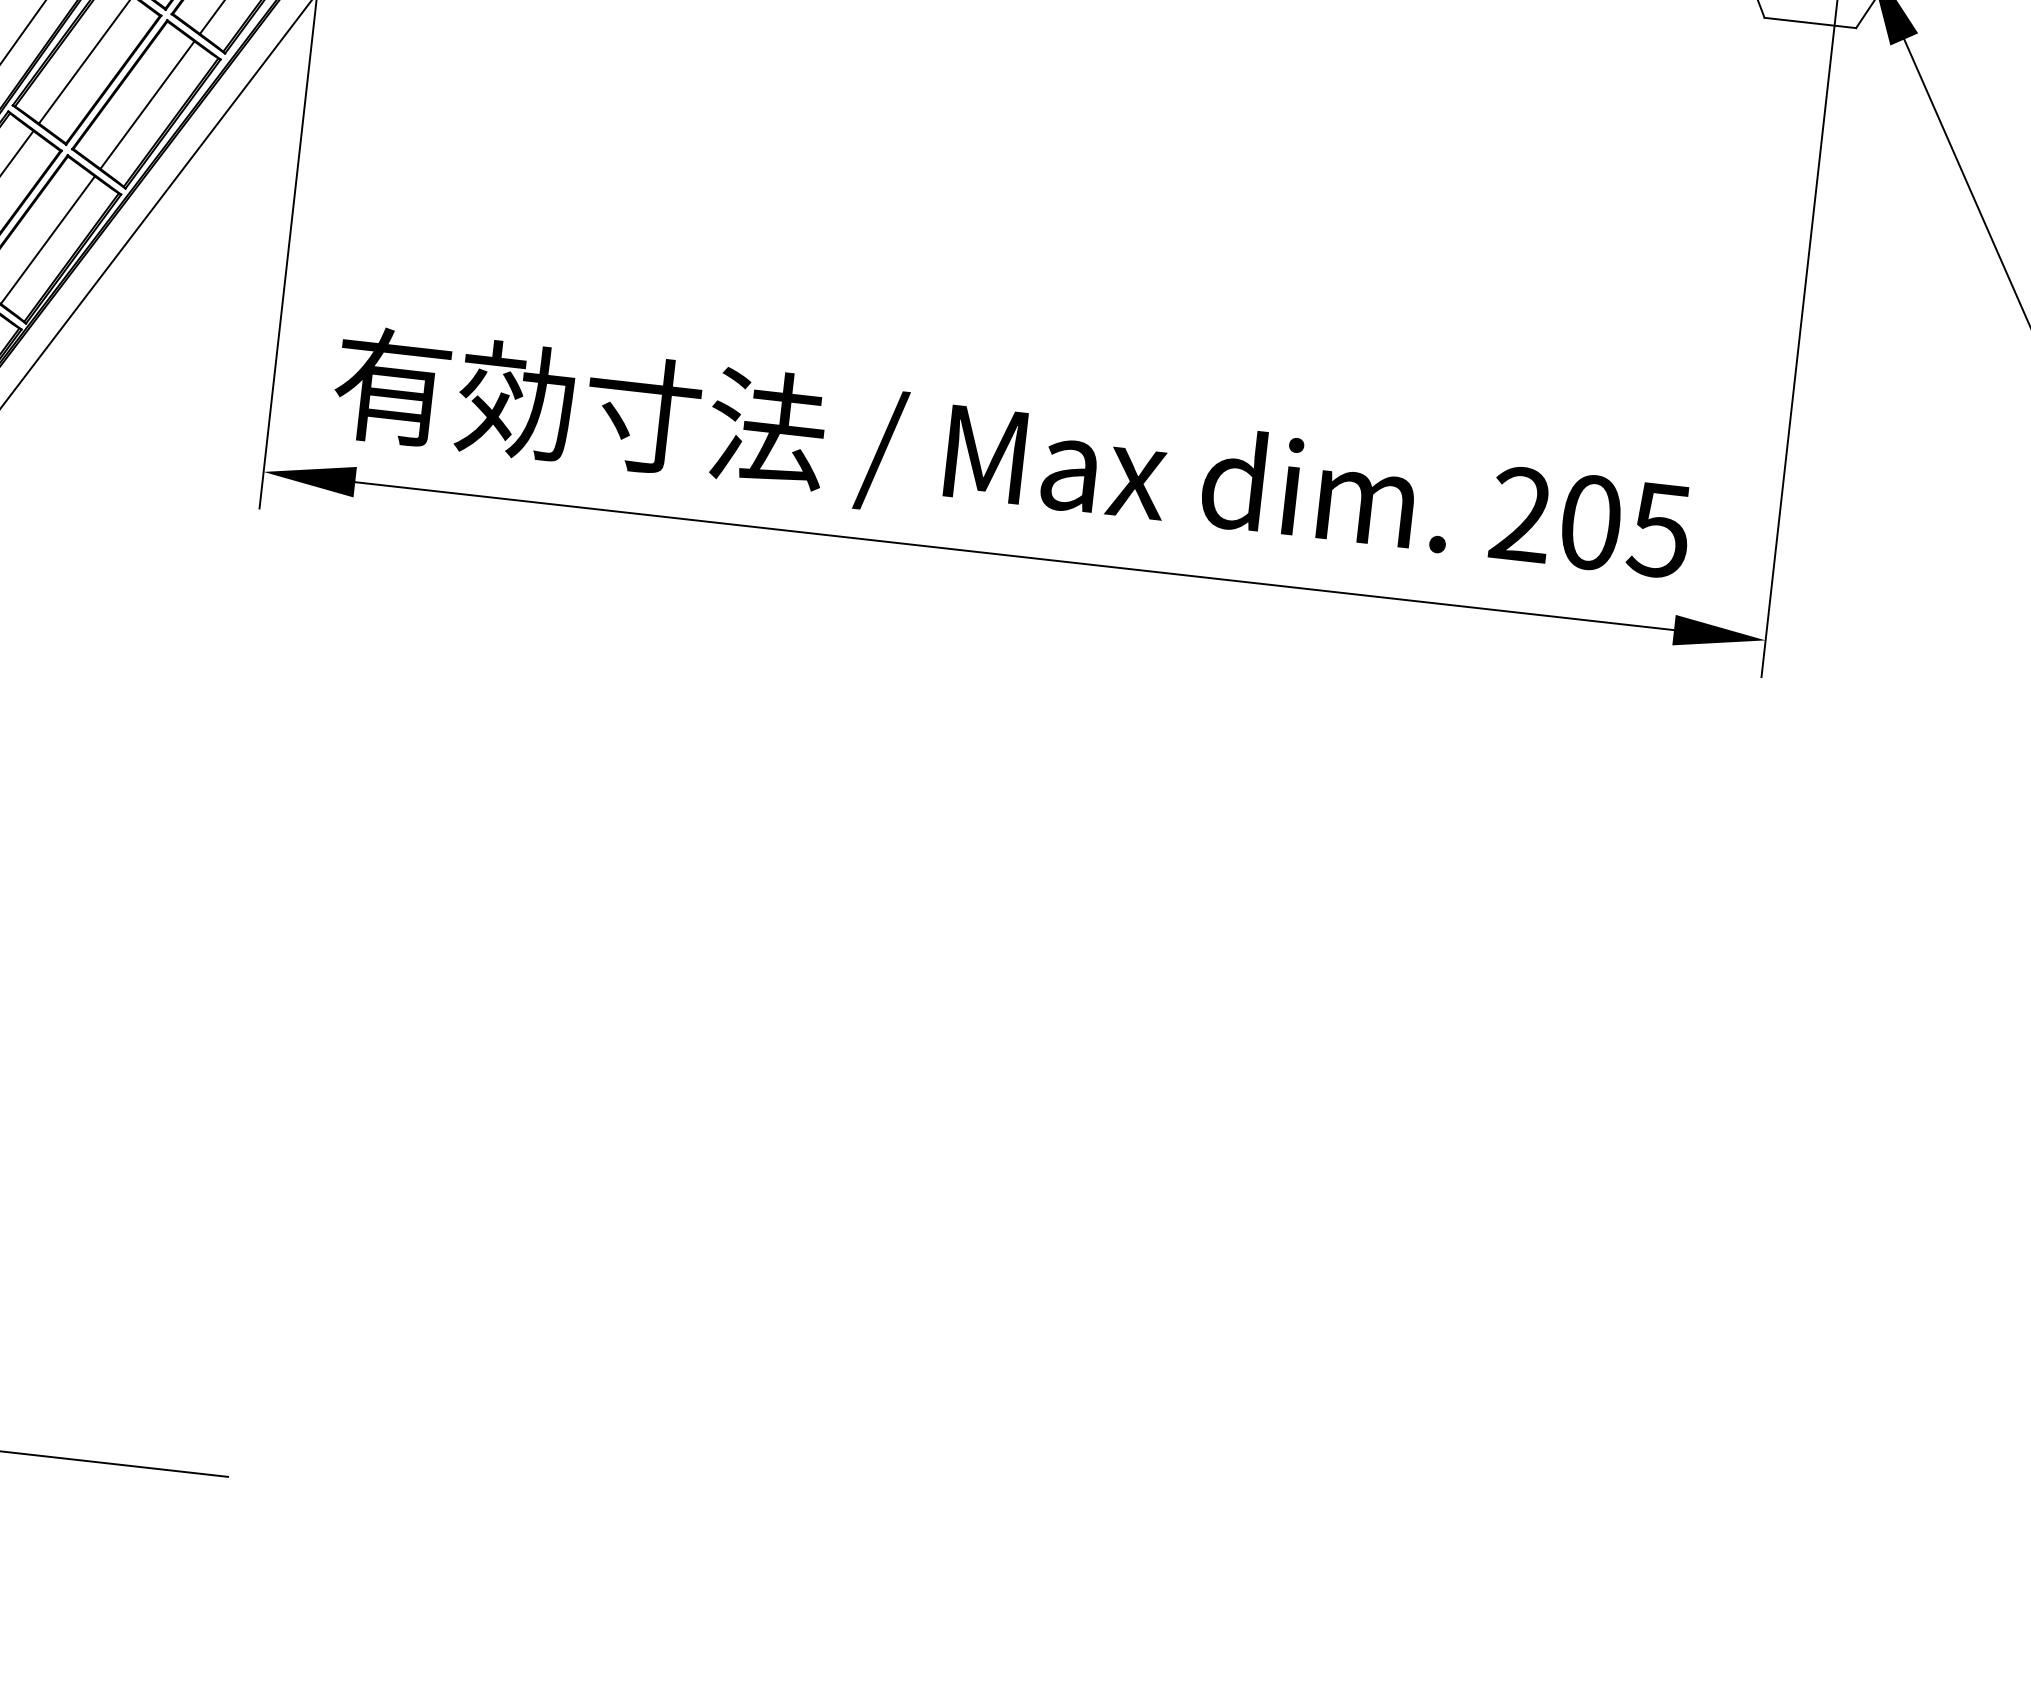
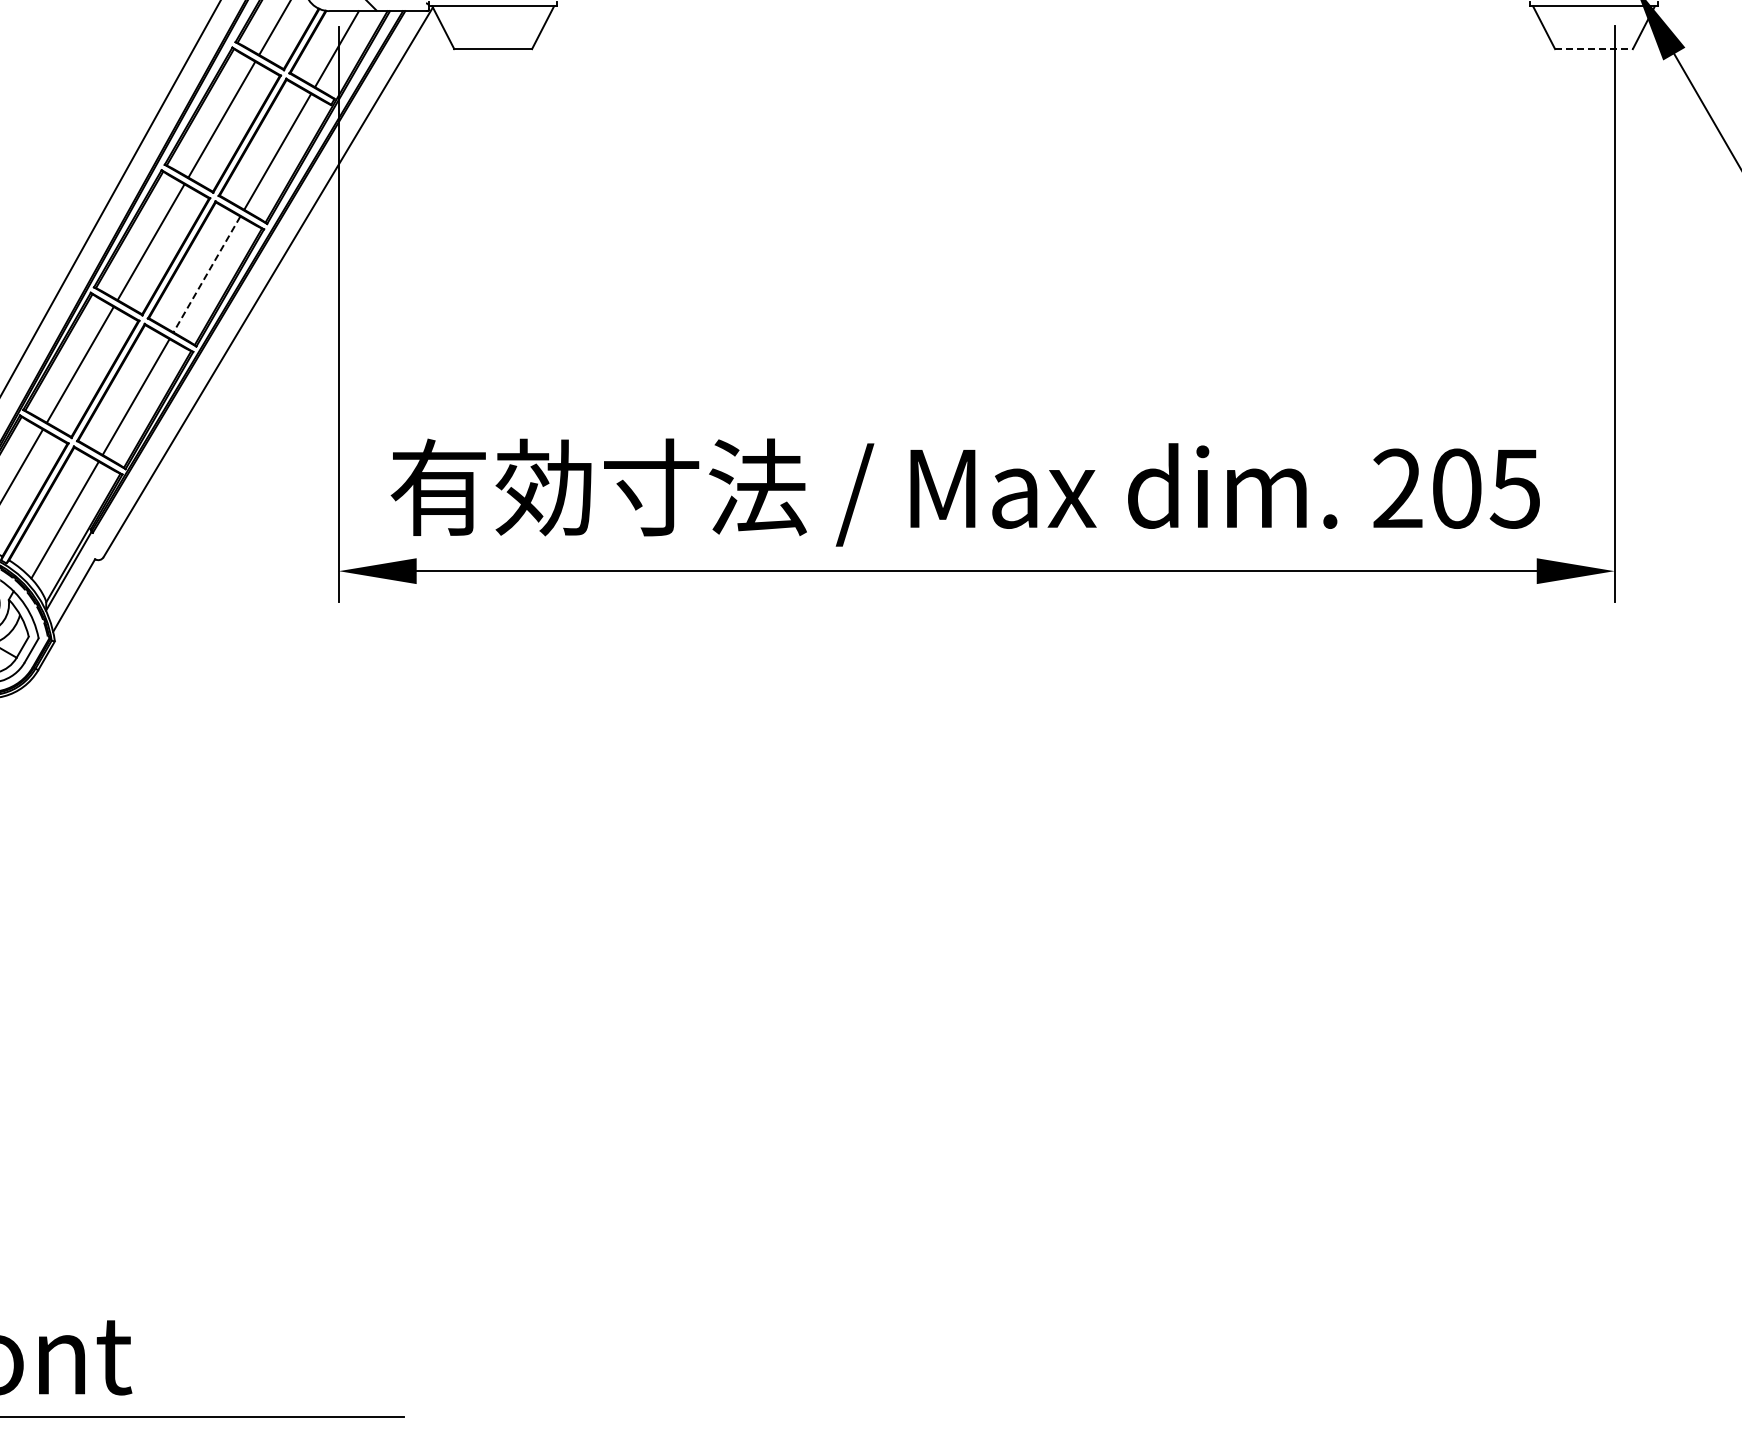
line: (1809, 23) -> (1593, 49), solid -> dashed
line: (146, 105) -> (206, 274), solid -> dashed

